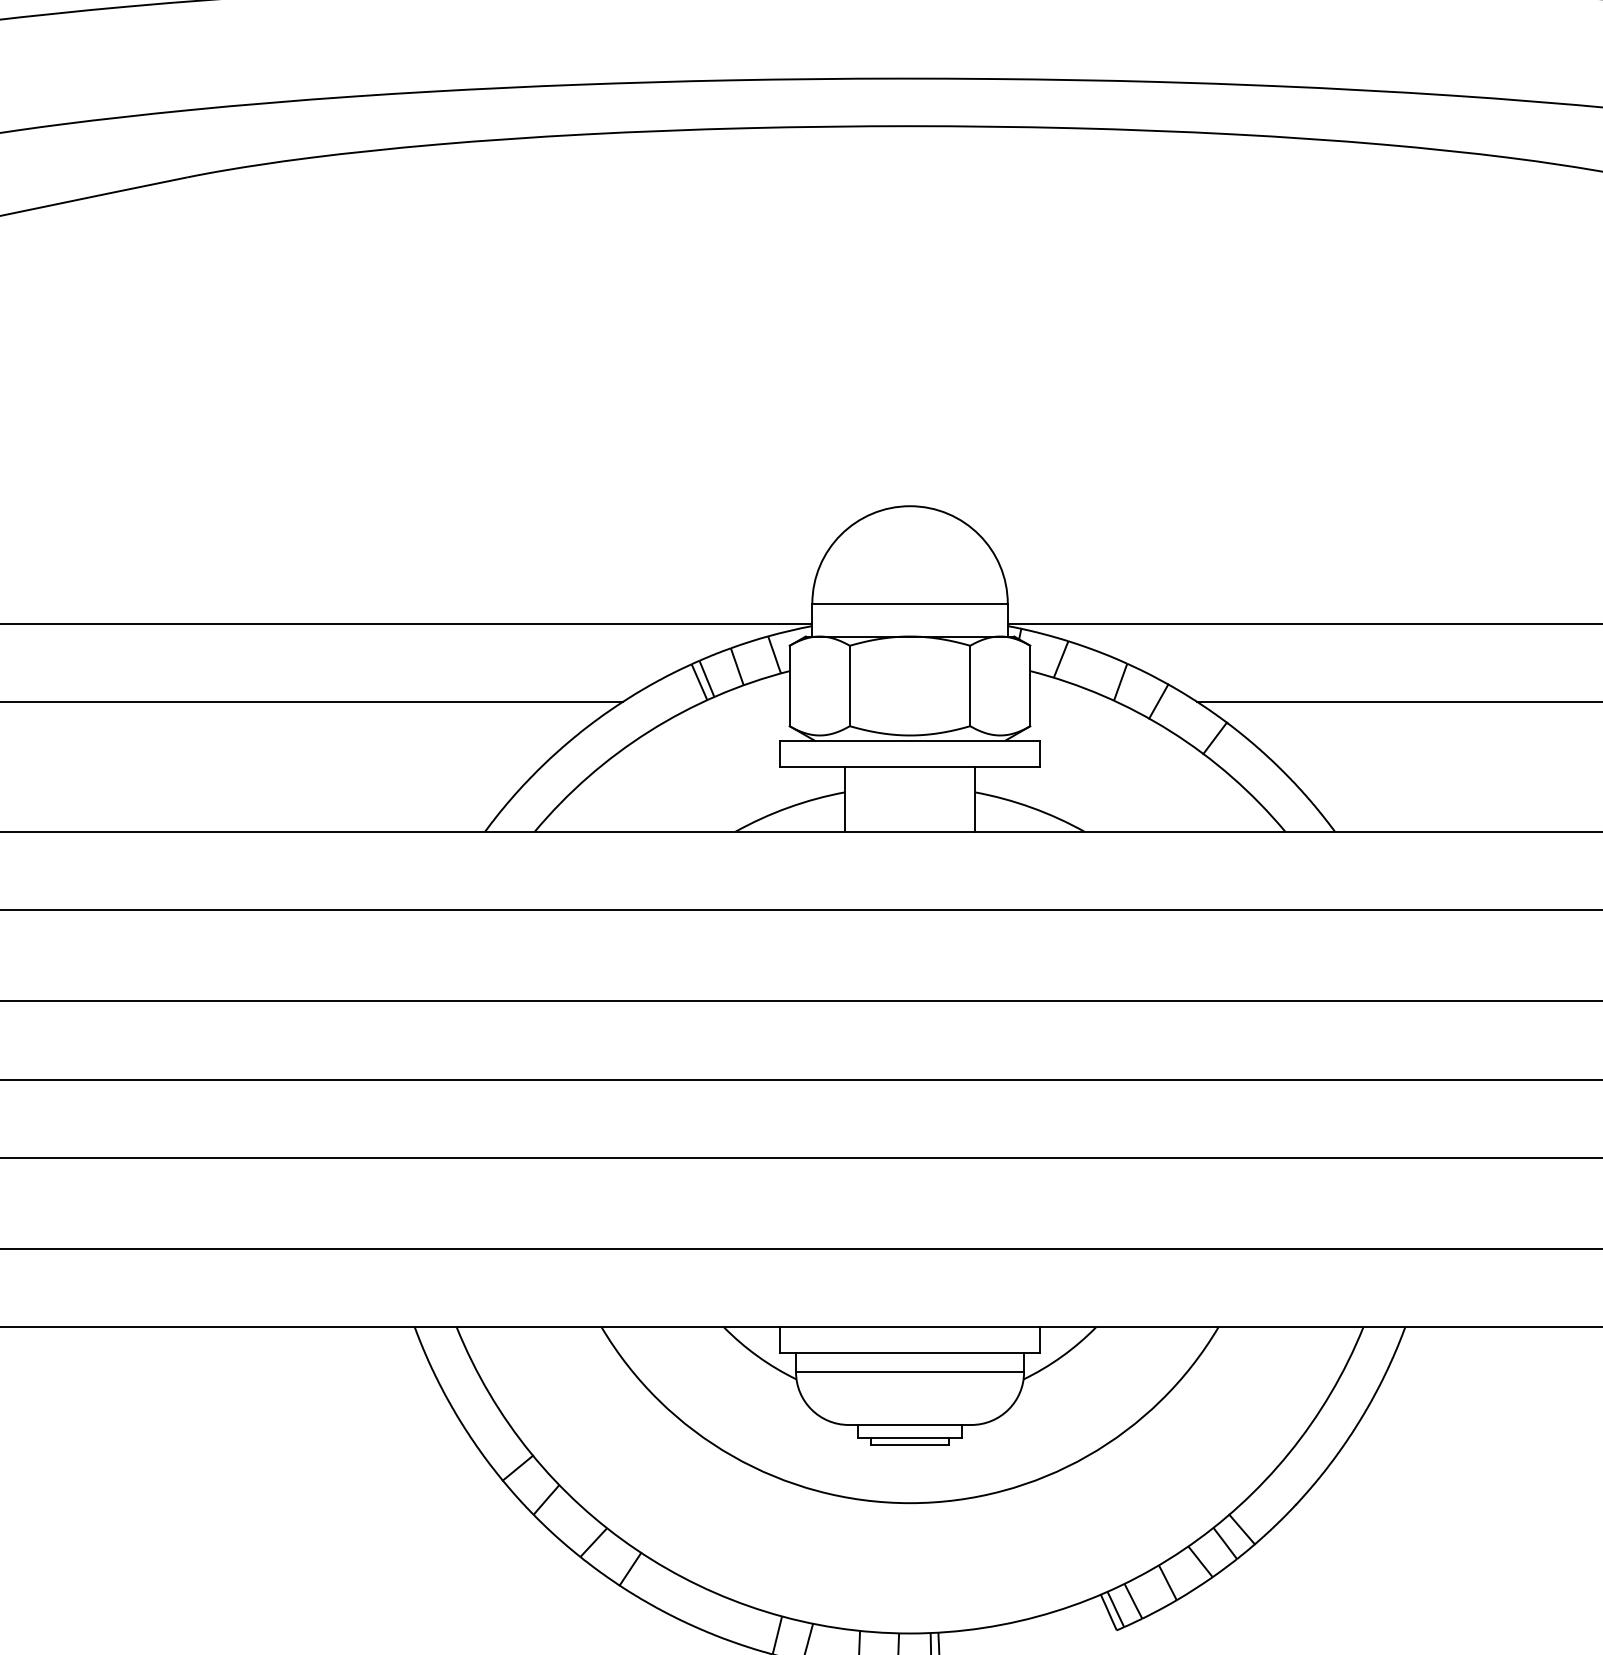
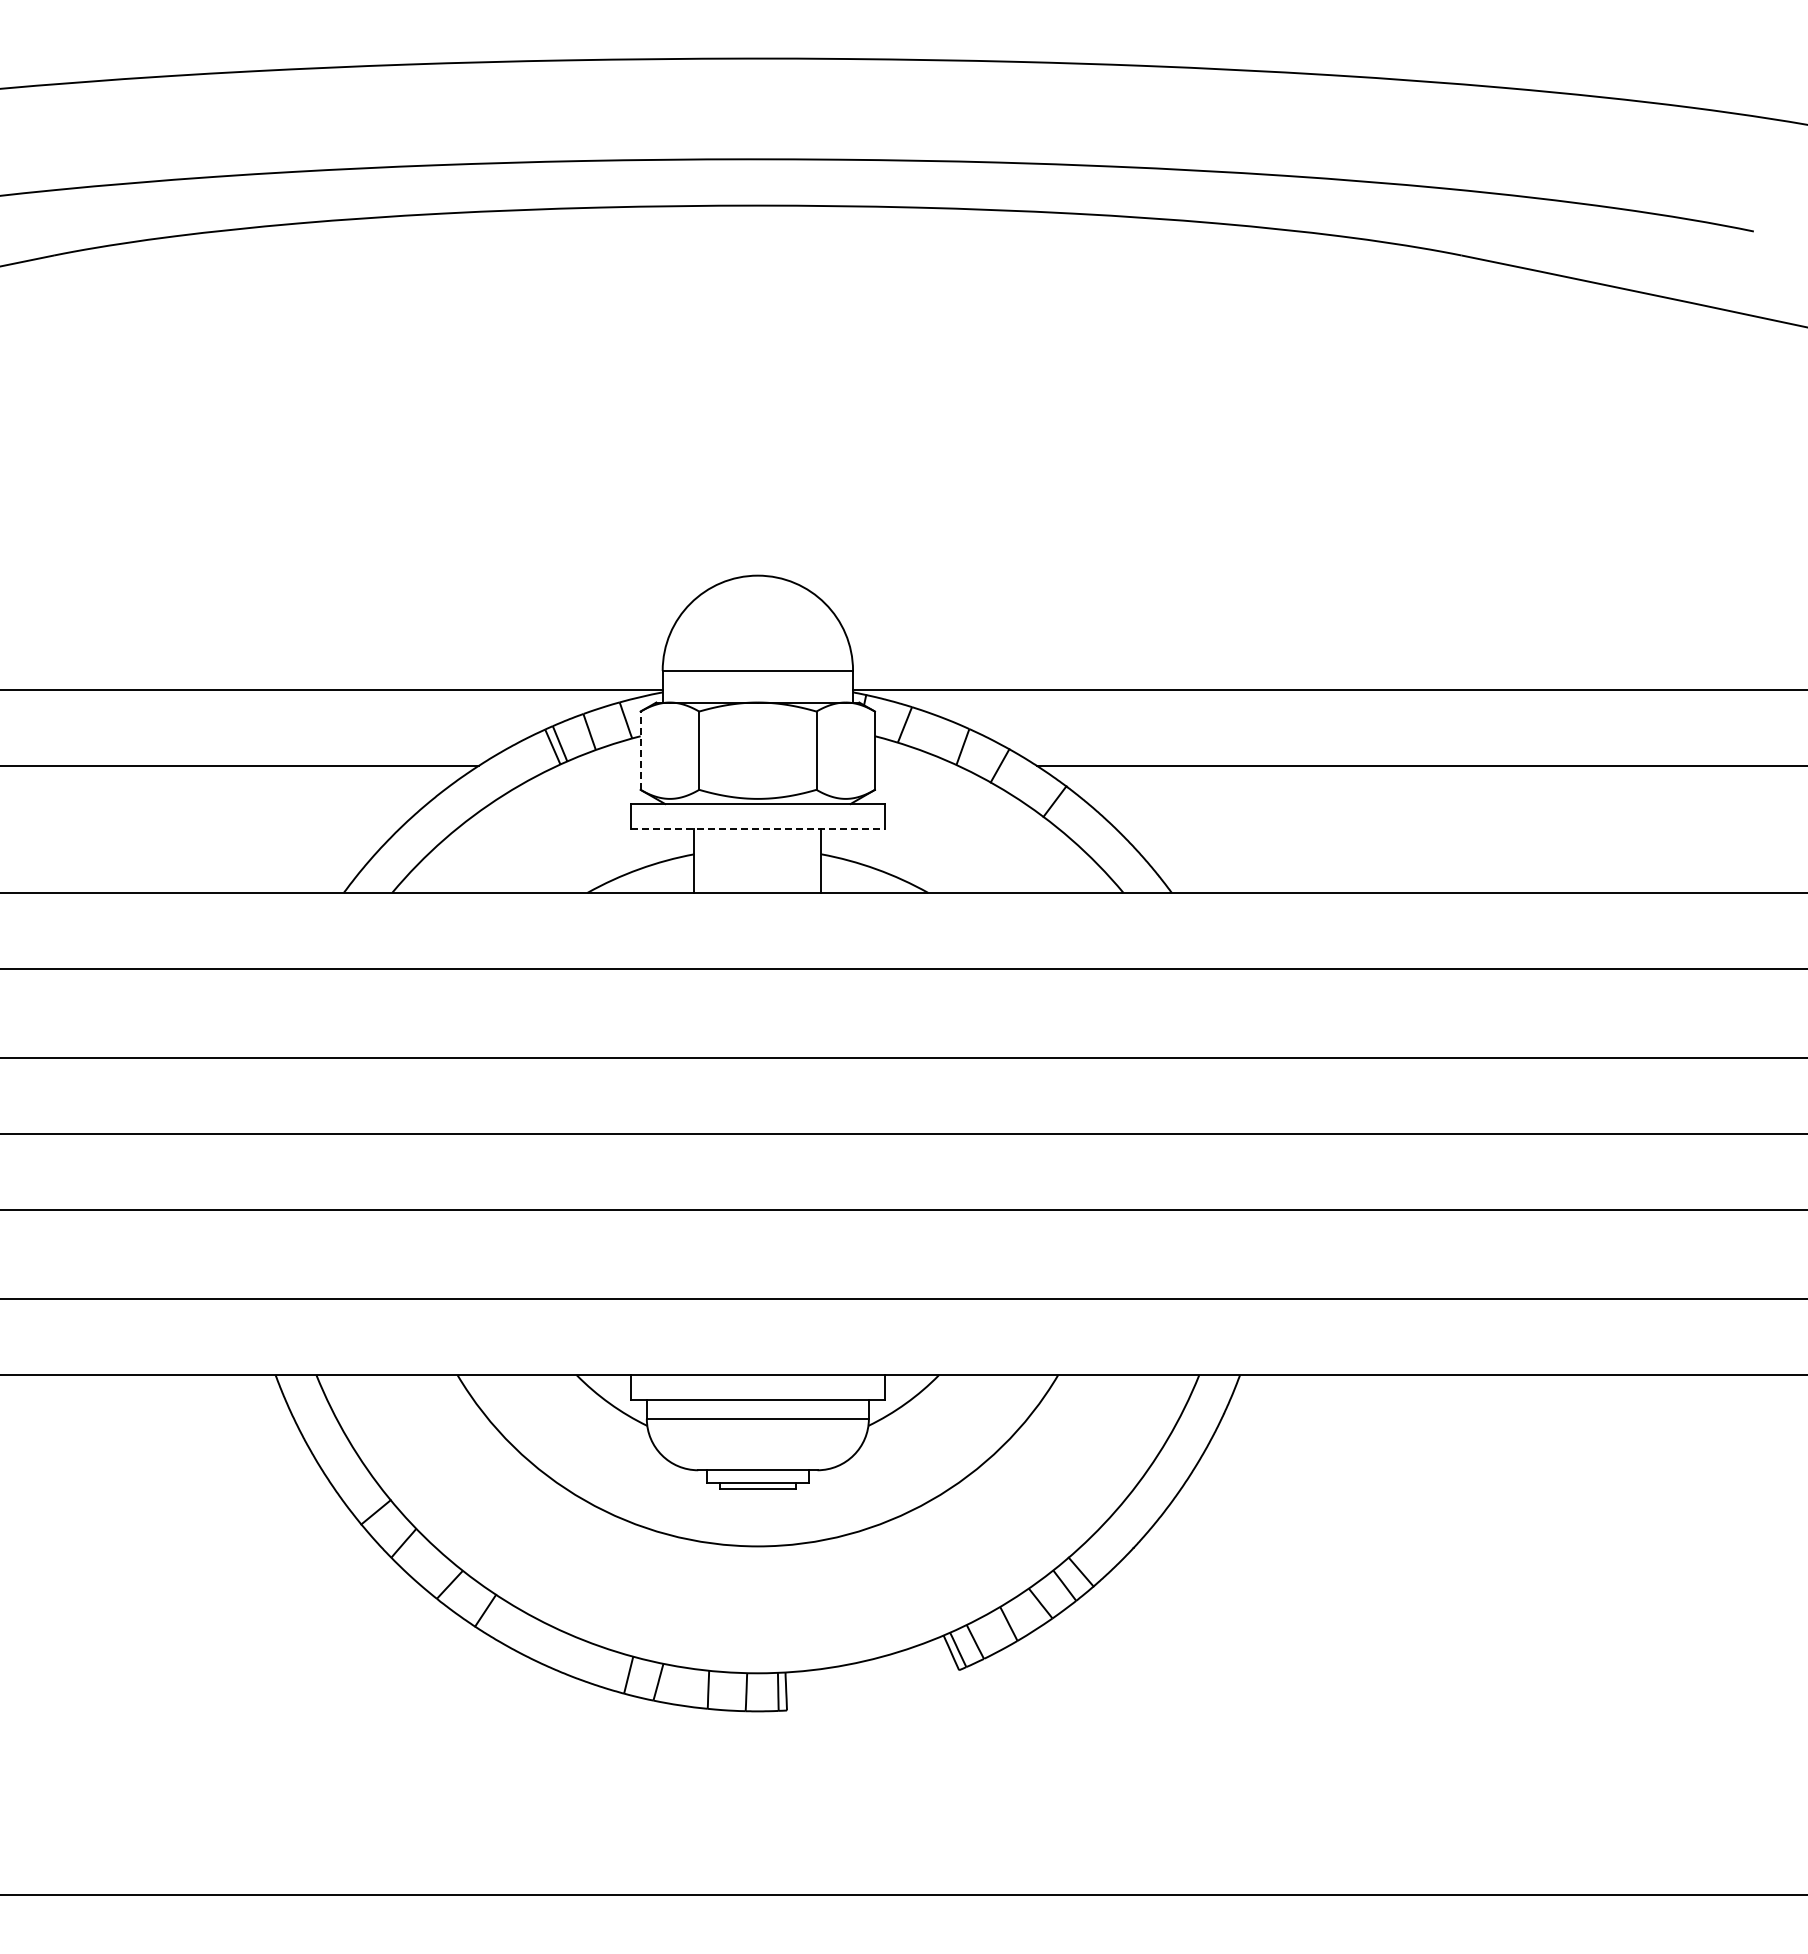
line: (789, 685) -> (640, 750), solid -> dashed
line: (909, 766) -> (757, 829), solid -> dashed

